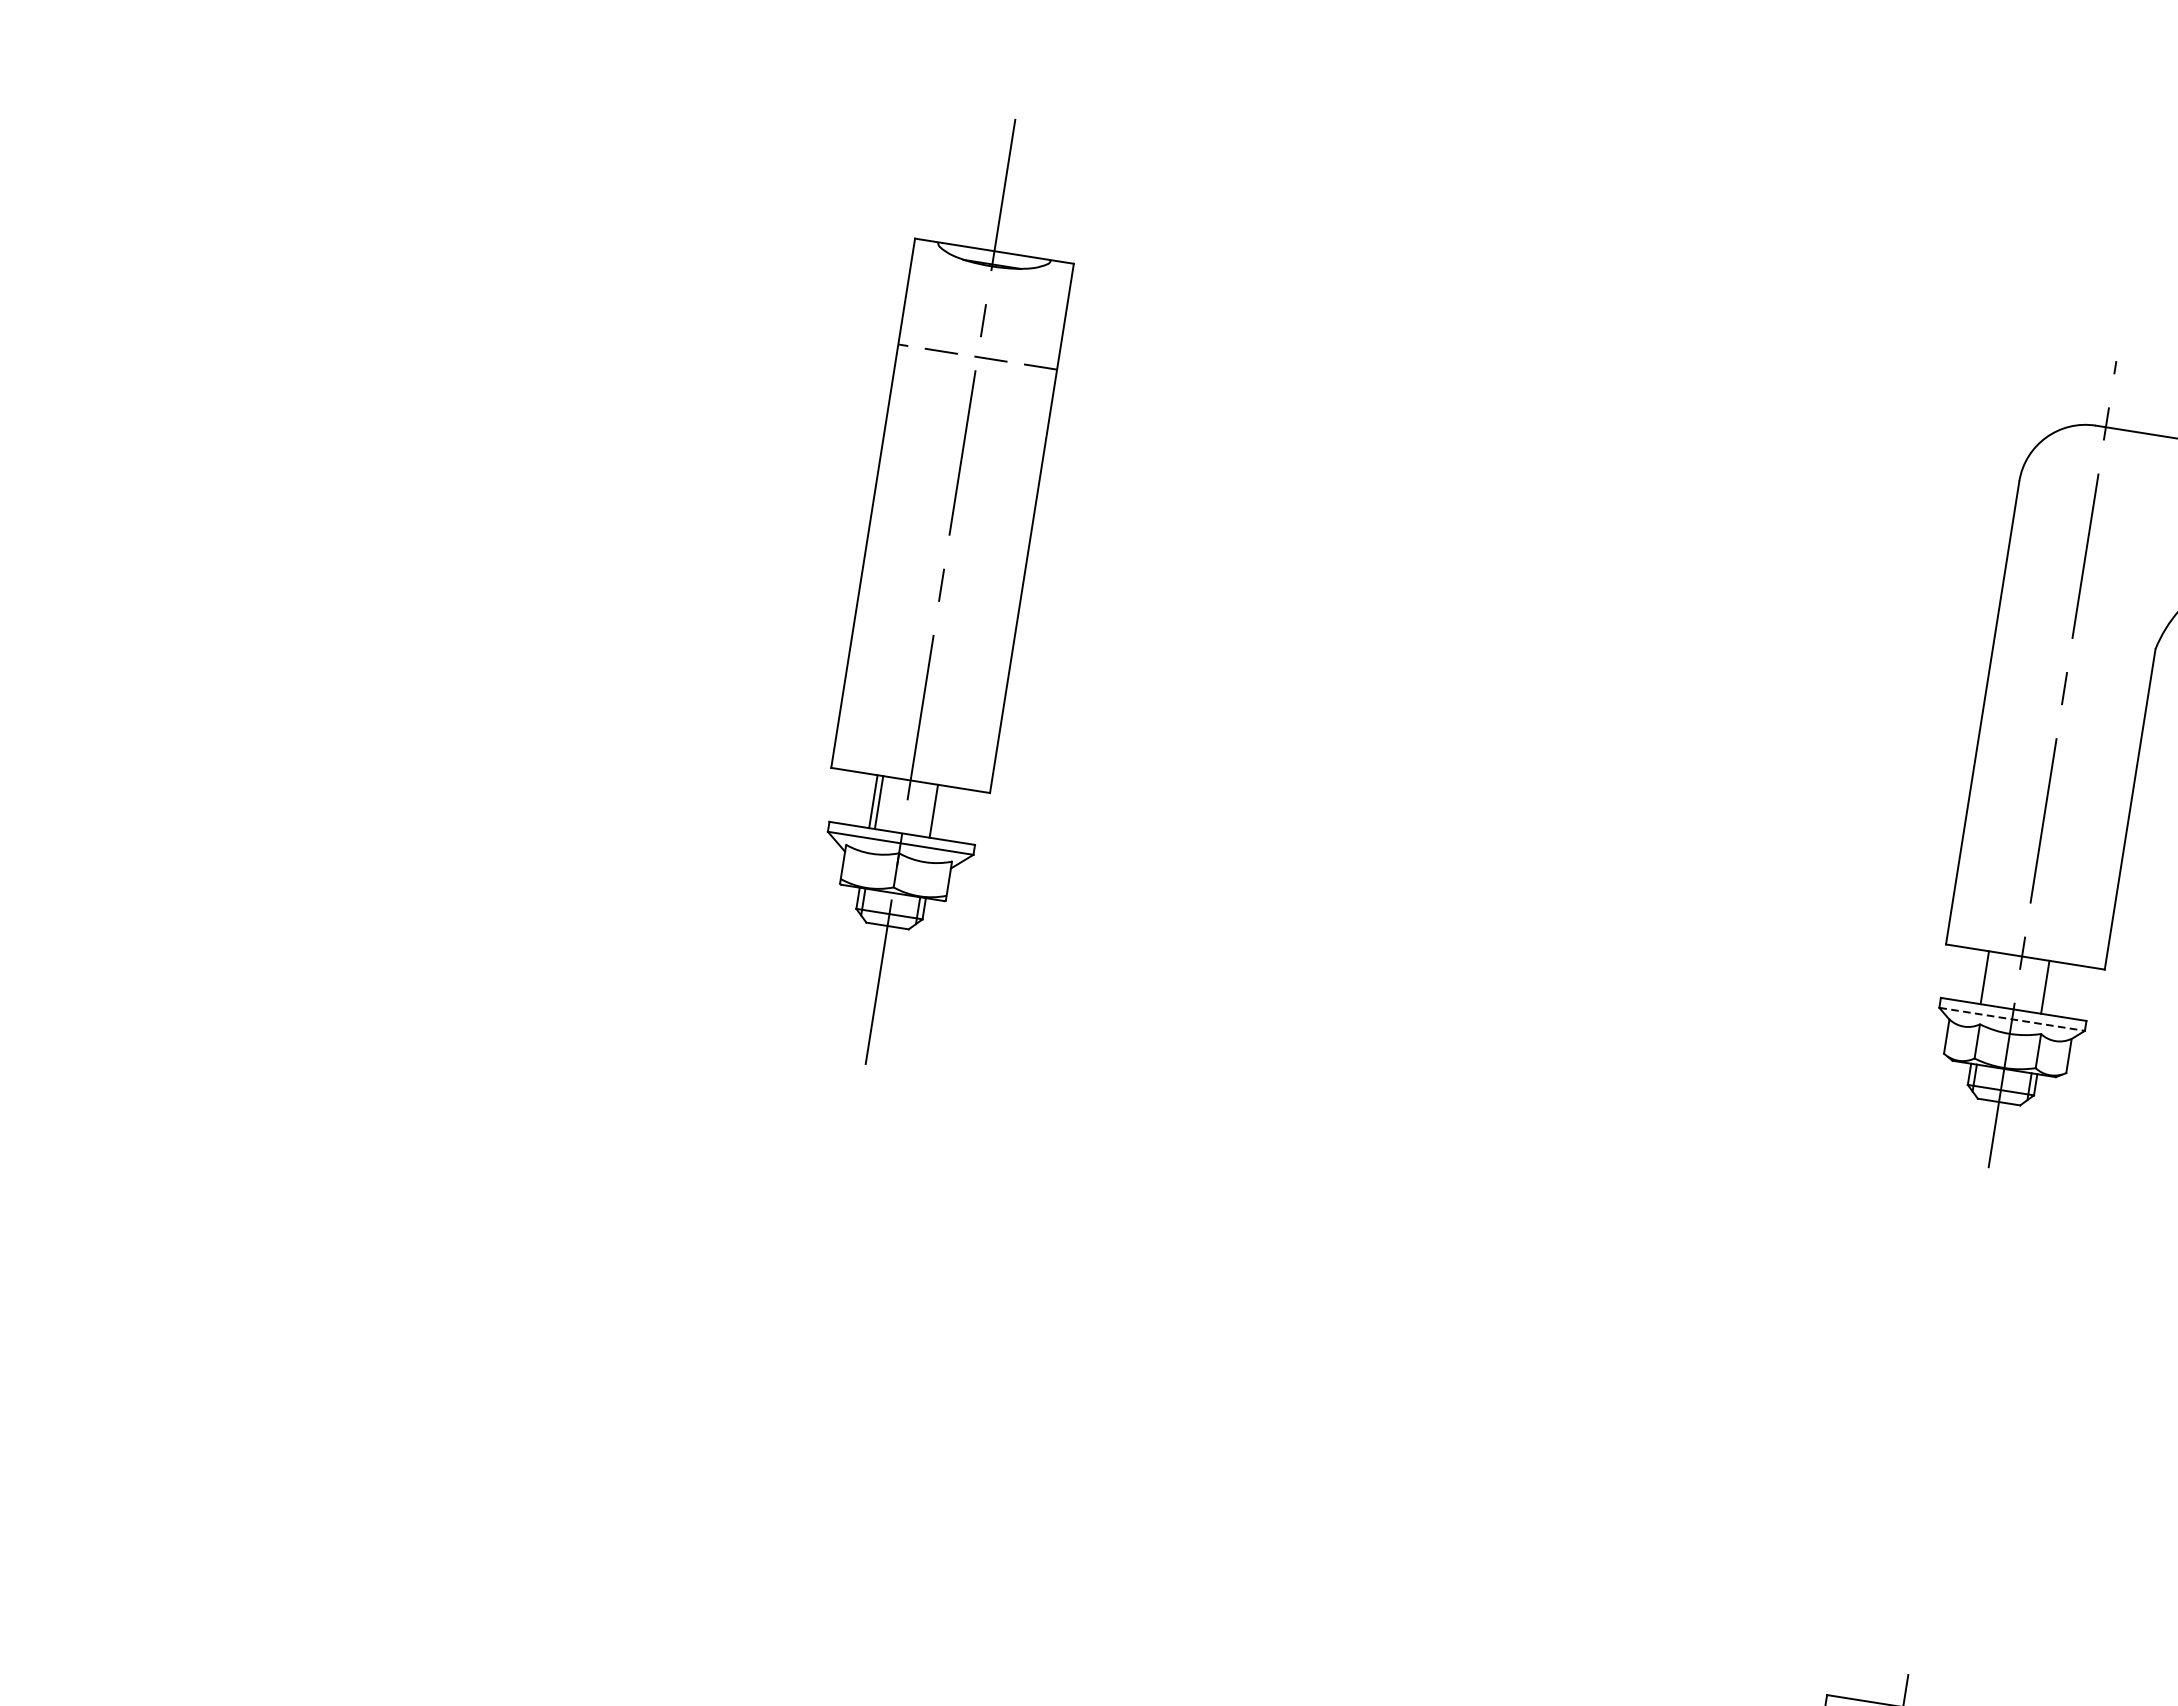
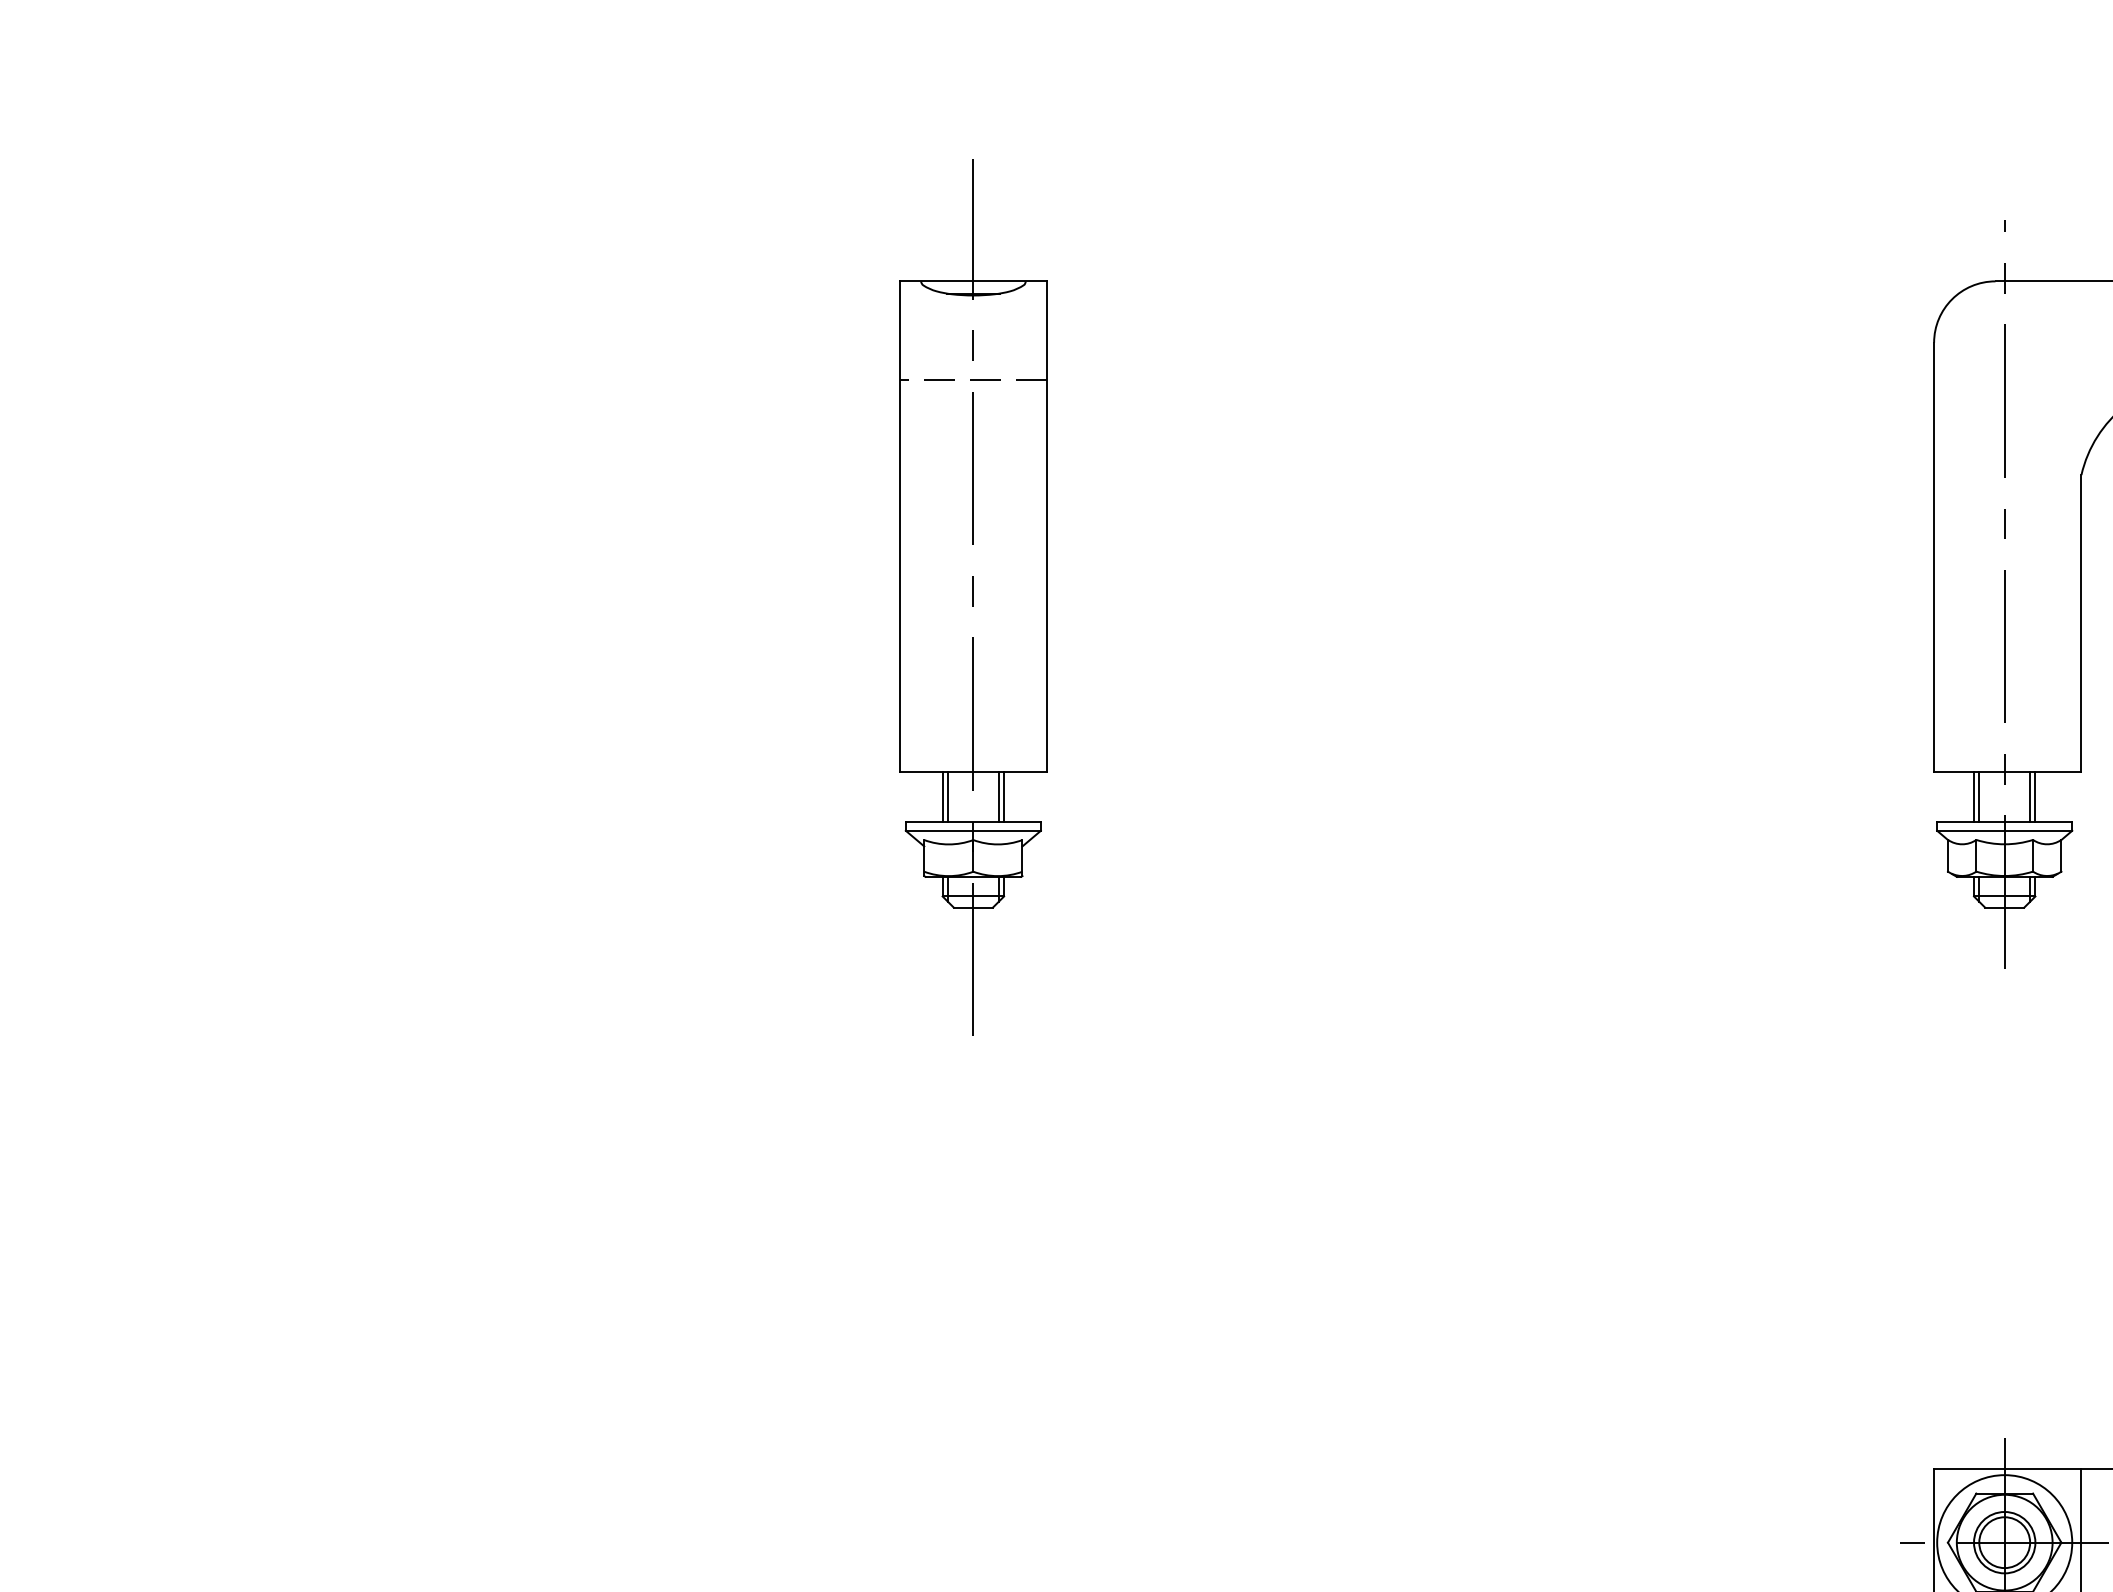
line: (940, 811) -> (1004, 796), added
line: (1990, 978) -> (1979, 796), added
line: (2051, 987) -> (2035, 796), added
line: (2011, 1018) -> (2004, 830), dashed -> solid

